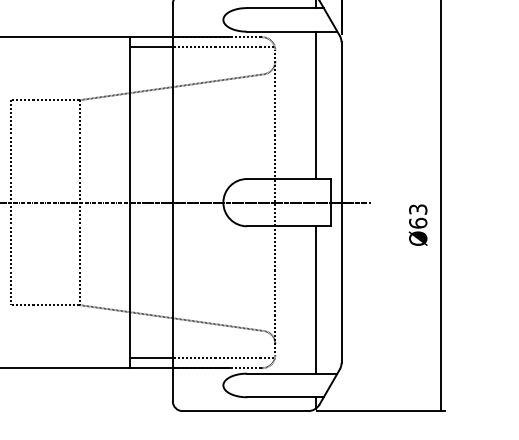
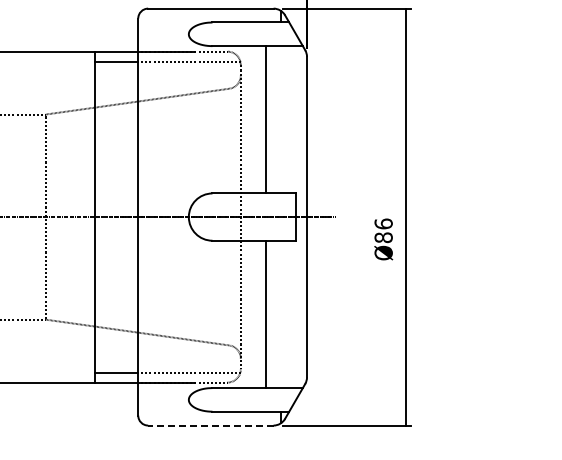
line: (316, 105) -> (266, 119), moved
text: (418, 216) -> (383, 230), Ø63 -> Ø86
line: (316, 300) -> (266, 314), moved
line: (245, 411) -> (210, 425), solid -> dashed

